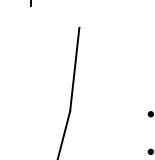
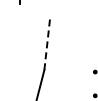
line: (75, 68) -> (47, 43), solid -> dashed

